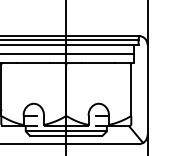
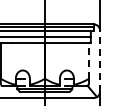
line: (132, 90) -> (89, 61), solid -> dashed
line: (148, 90) -> (100, 61), solid -> dashed

